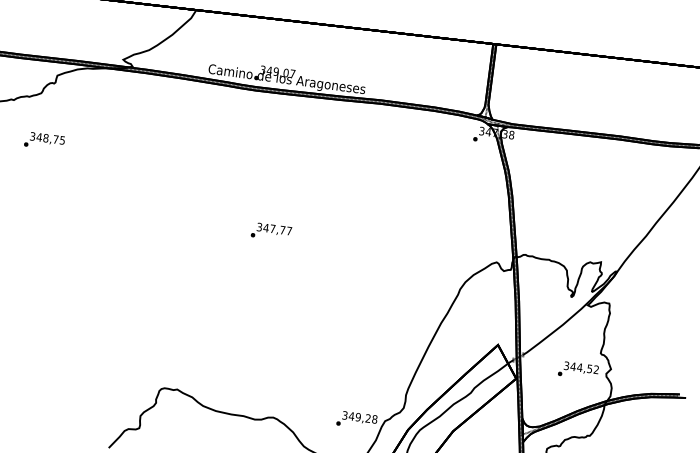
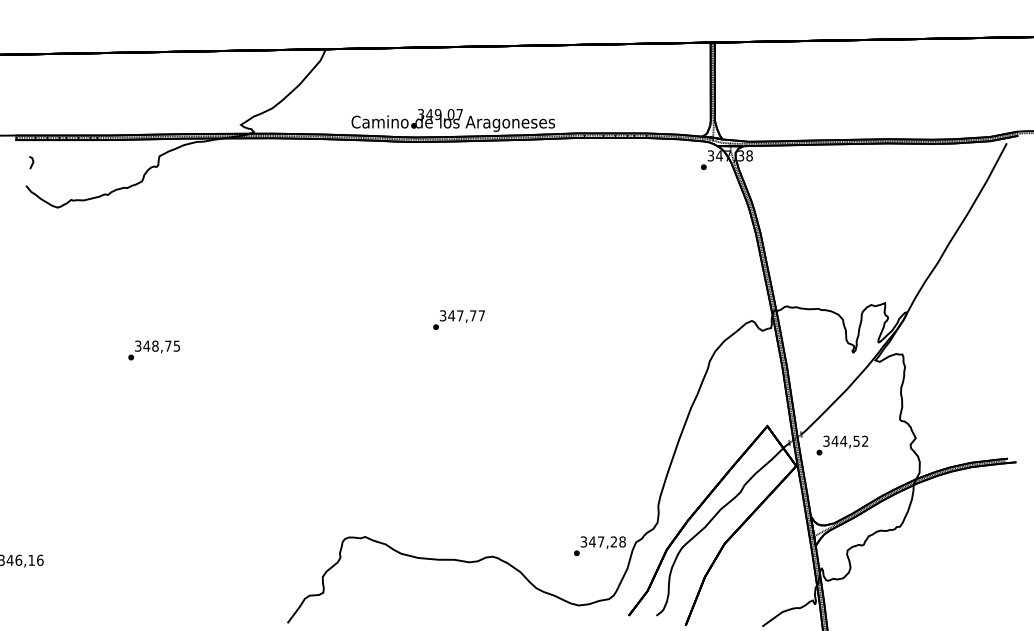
text: (44, 141) -> (153, 350), moved
text: (578, 370) -> (842, 445), moved
text: (357, 416) -> (600, 541), 349,28 -> 347,28

